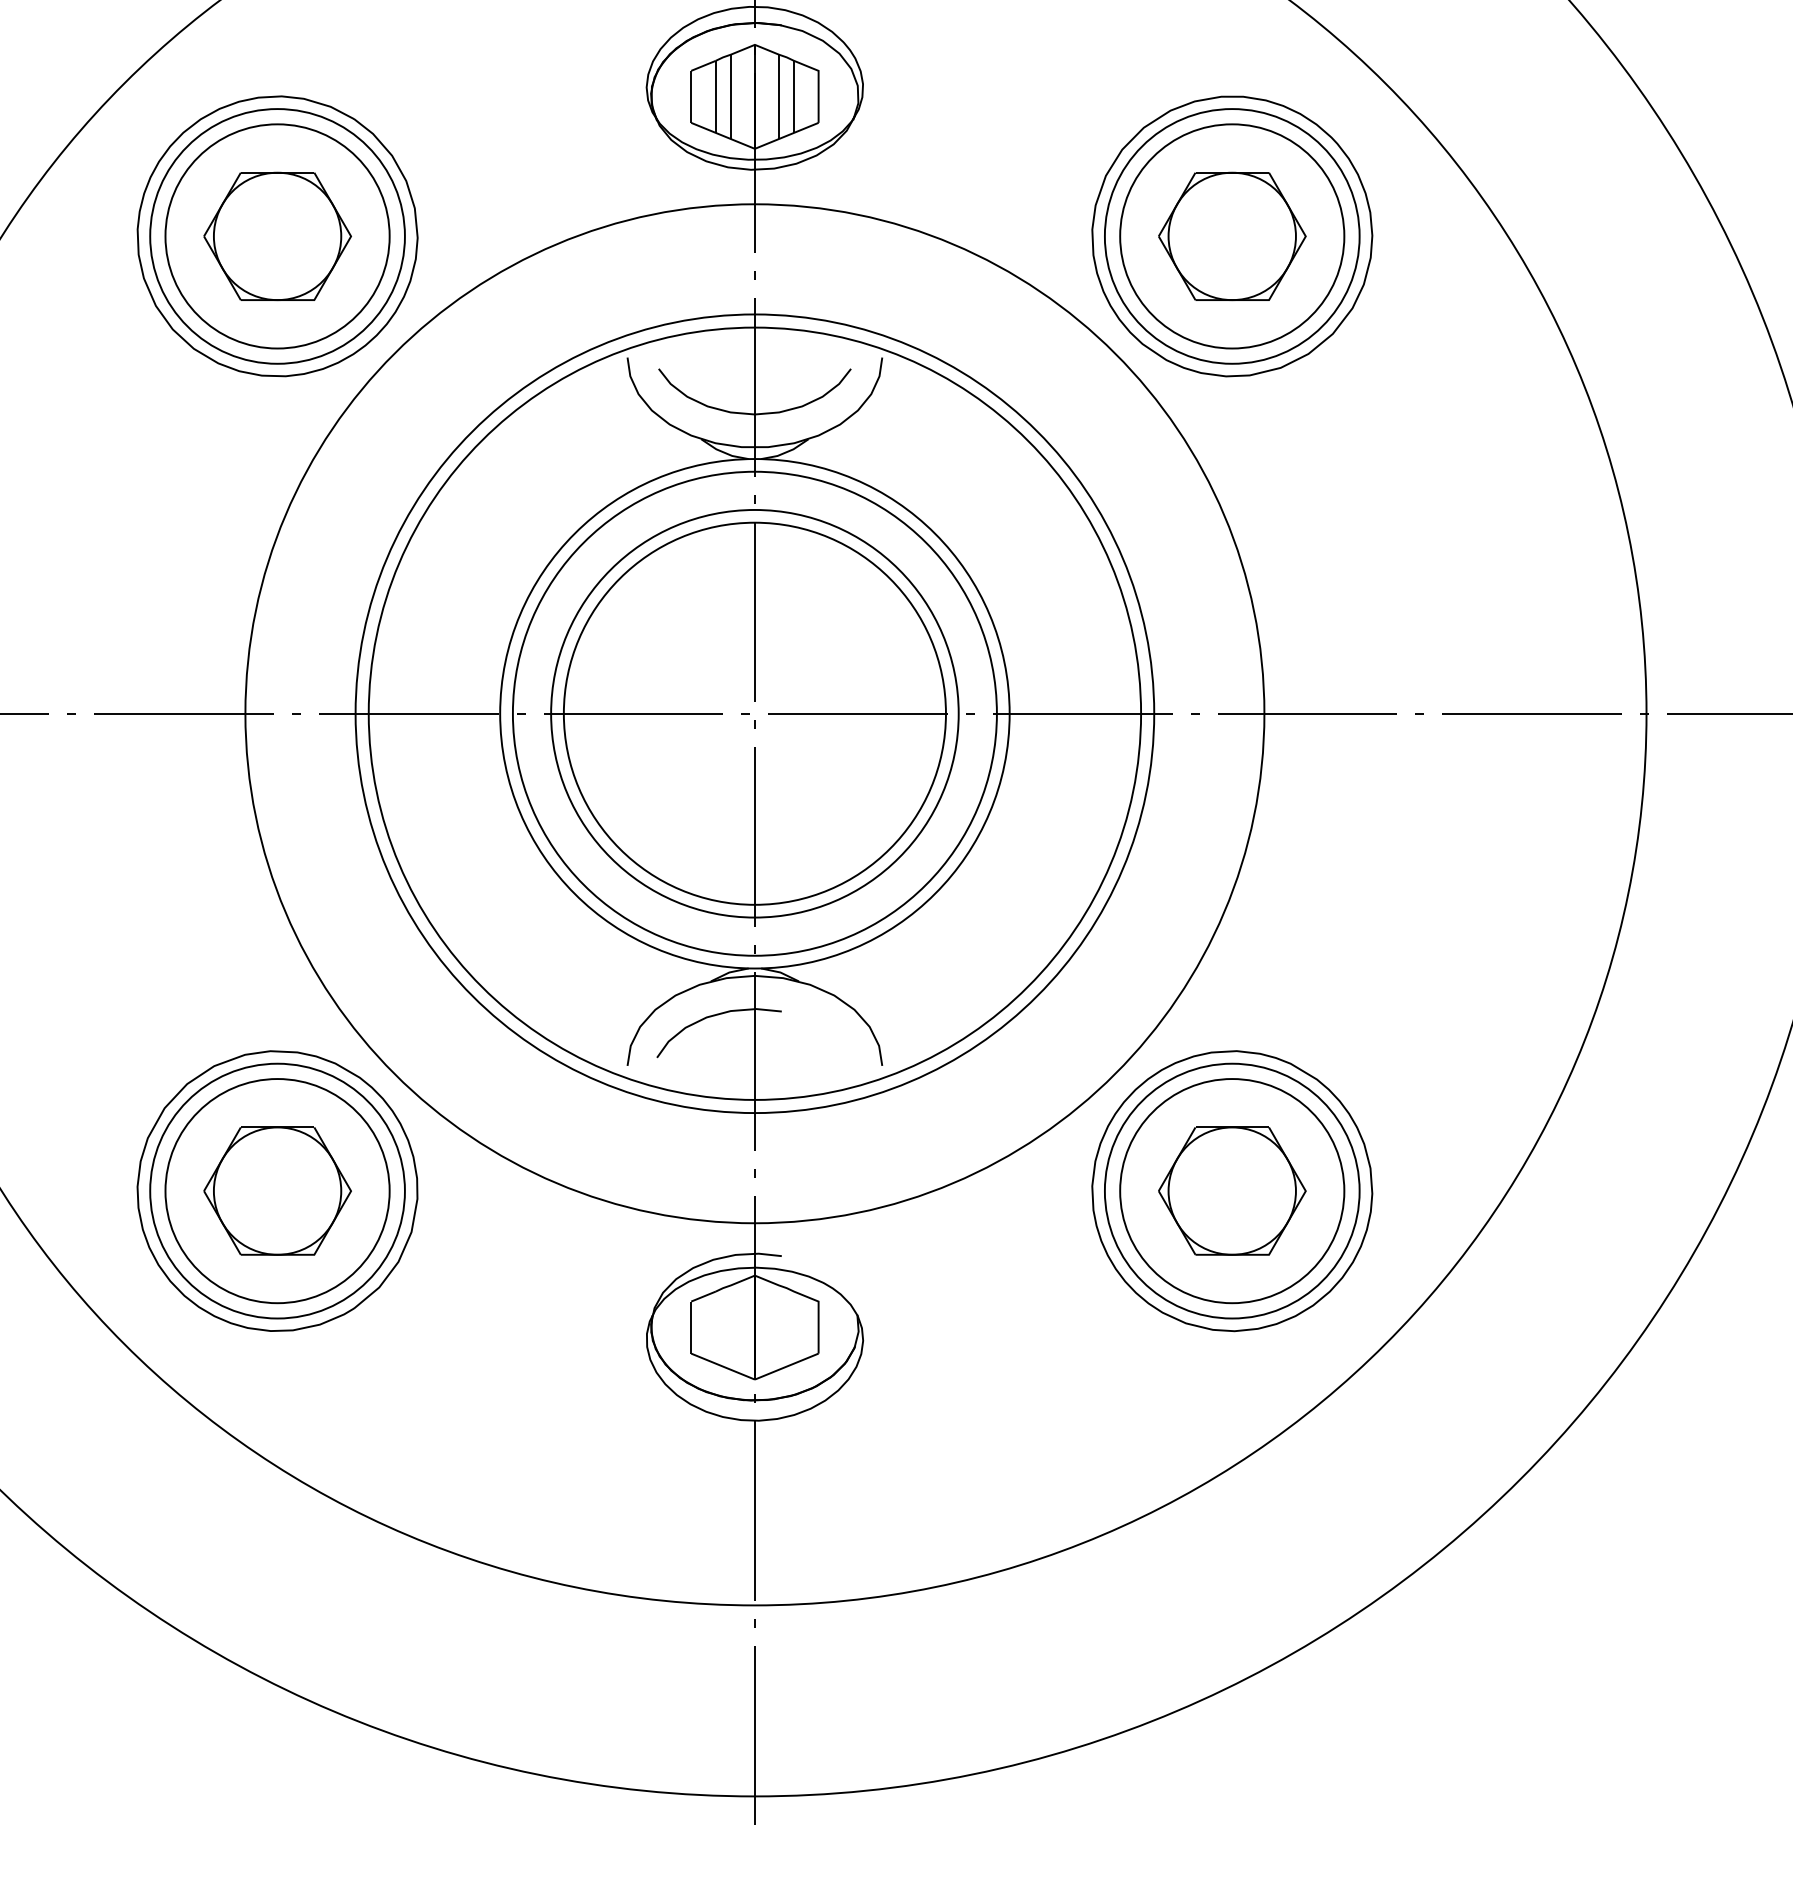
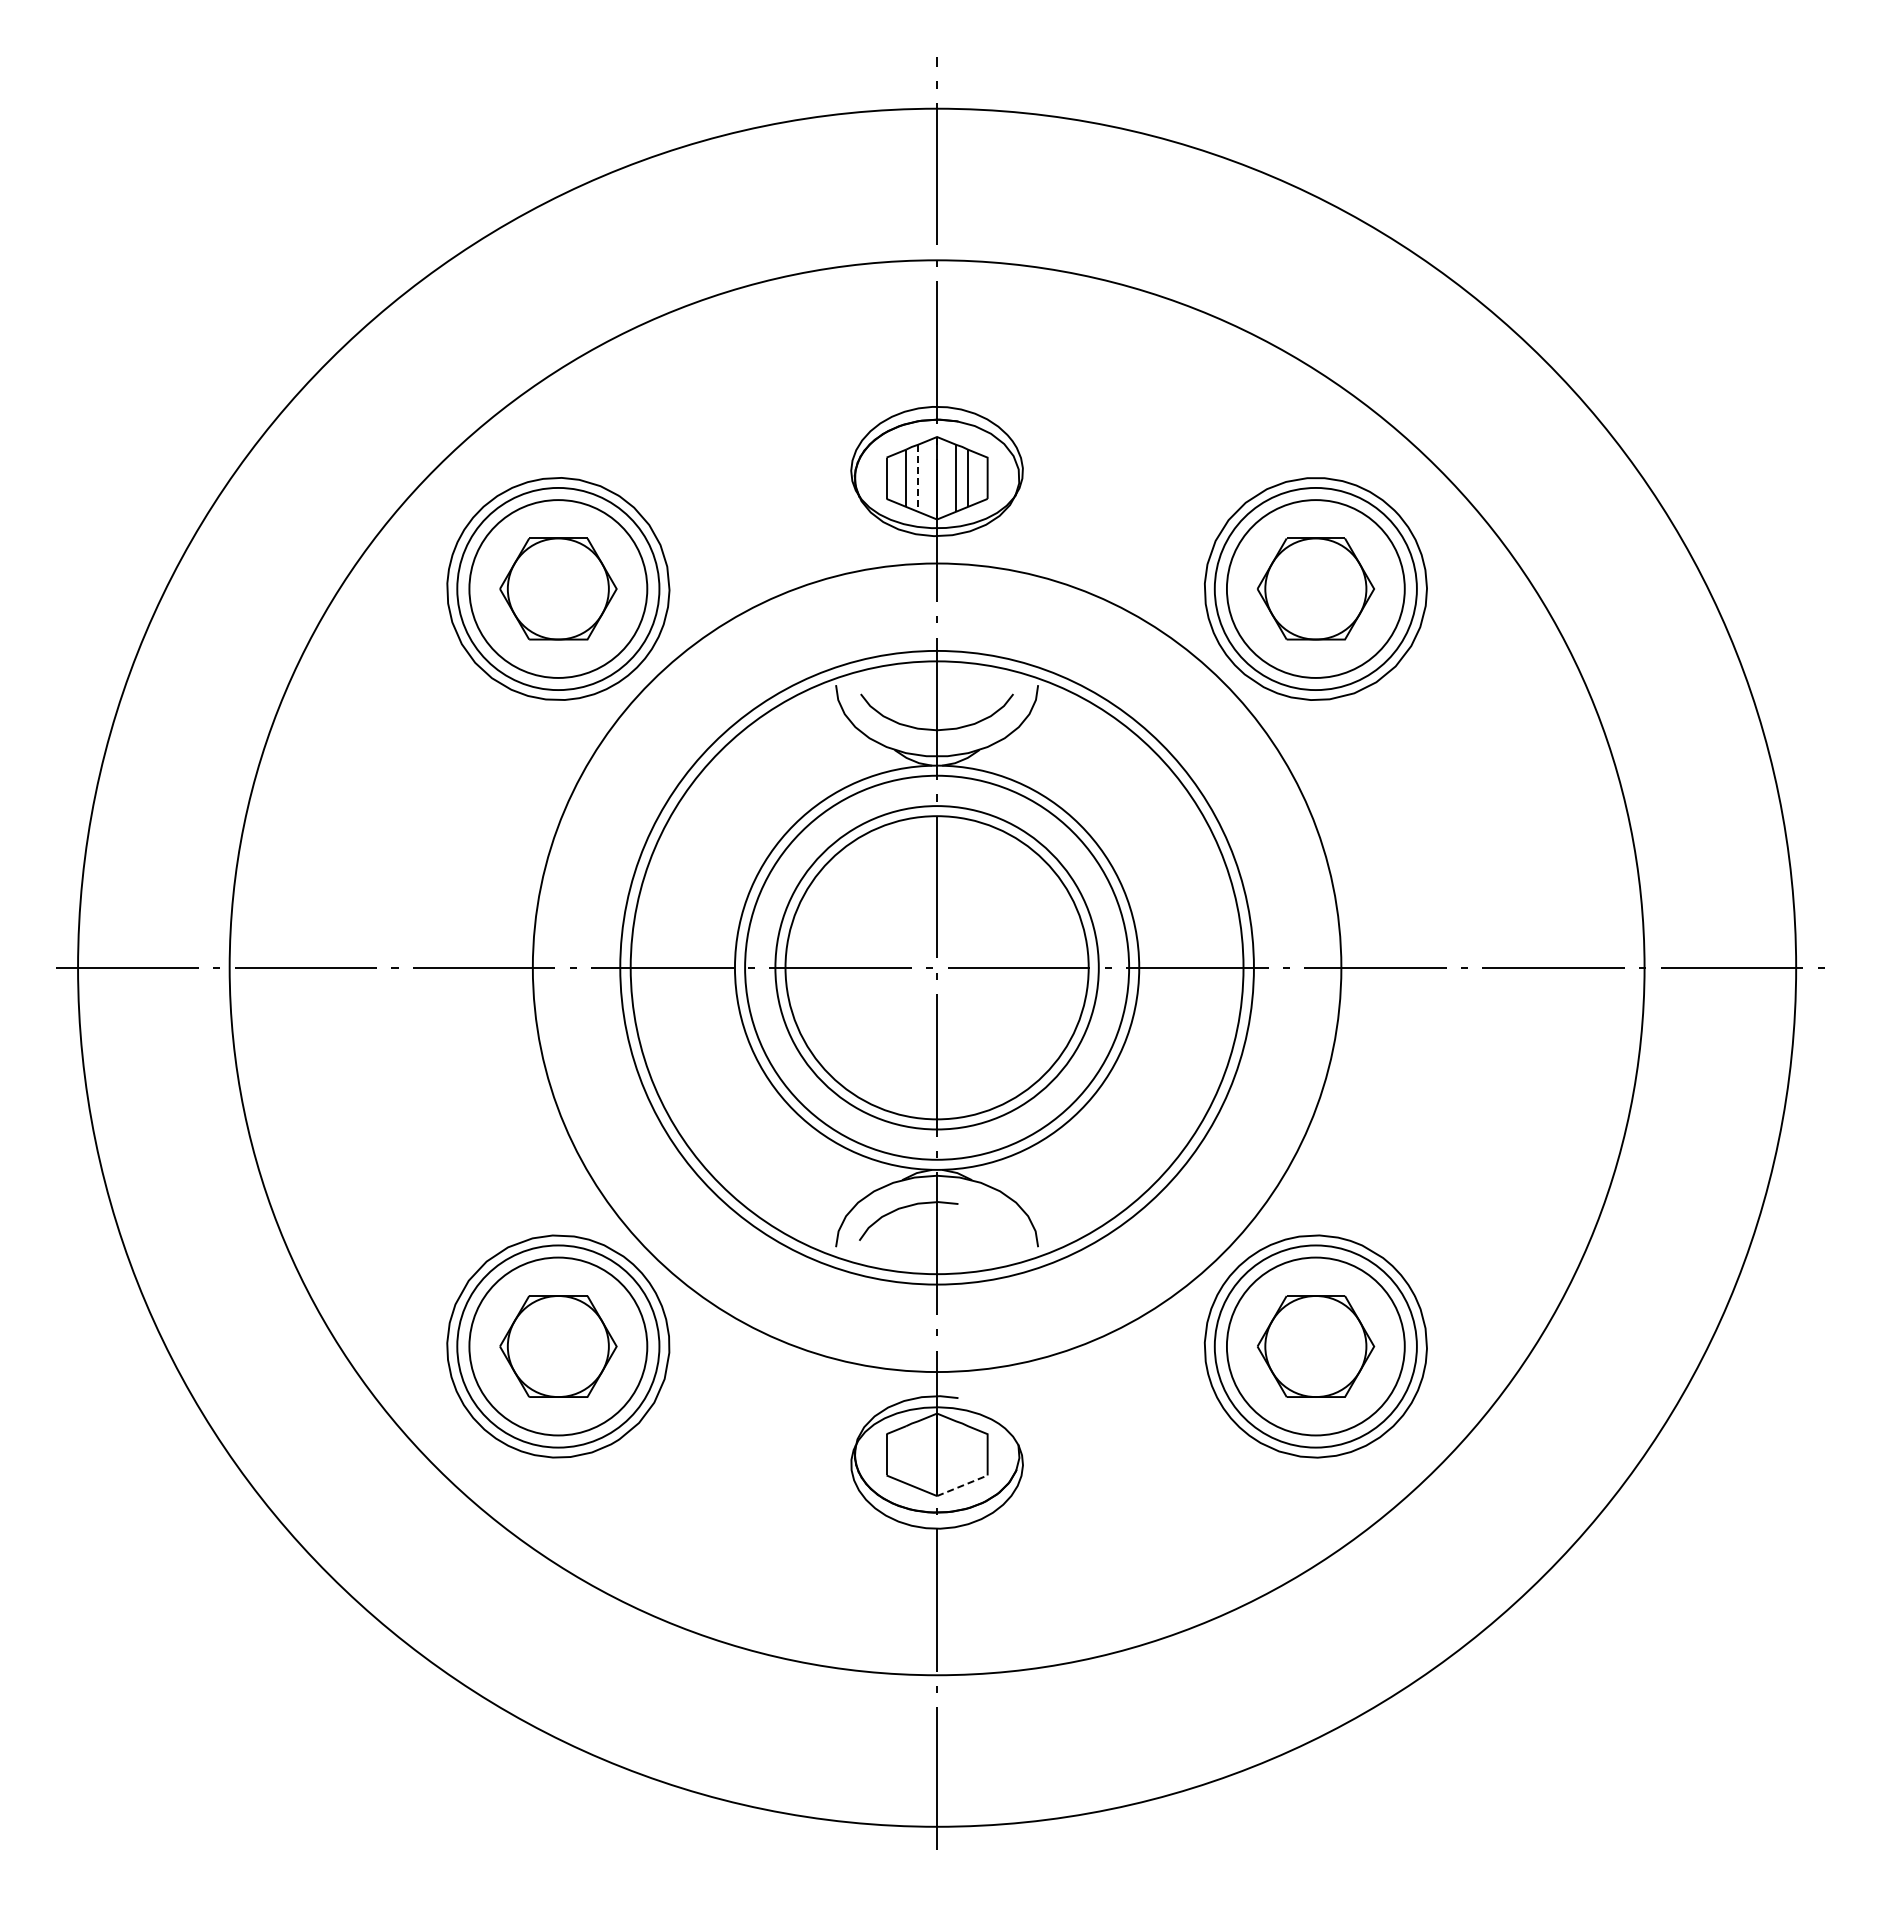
line: (731, 97) -> (918, 478), solid -> dashed
line: (786, 1366) -> (962, 1485), solid -> dashed

